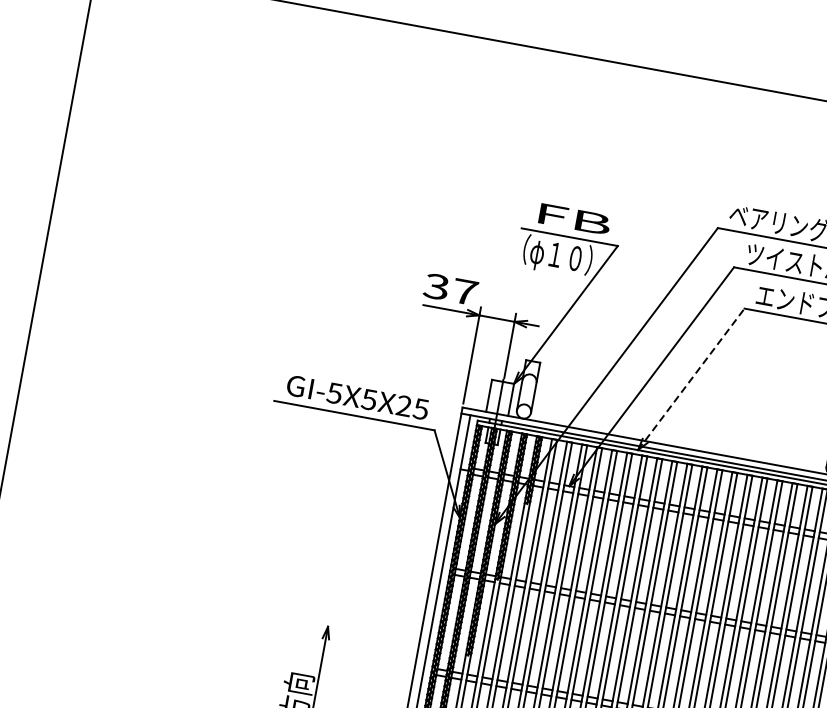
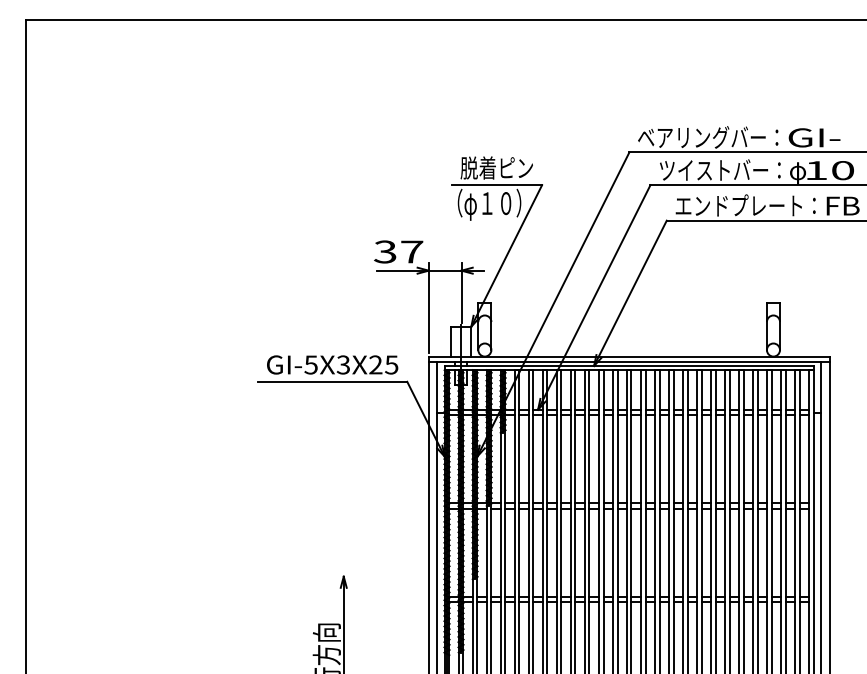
text: (572, 218) -> (496, 167), FB -> 脱着ピン
line: (691, 378) -> (630, 292), dashed -> solid
text: (369, 399) -> (343, 364), GI-5X5X25 -> GI-5X3X25

